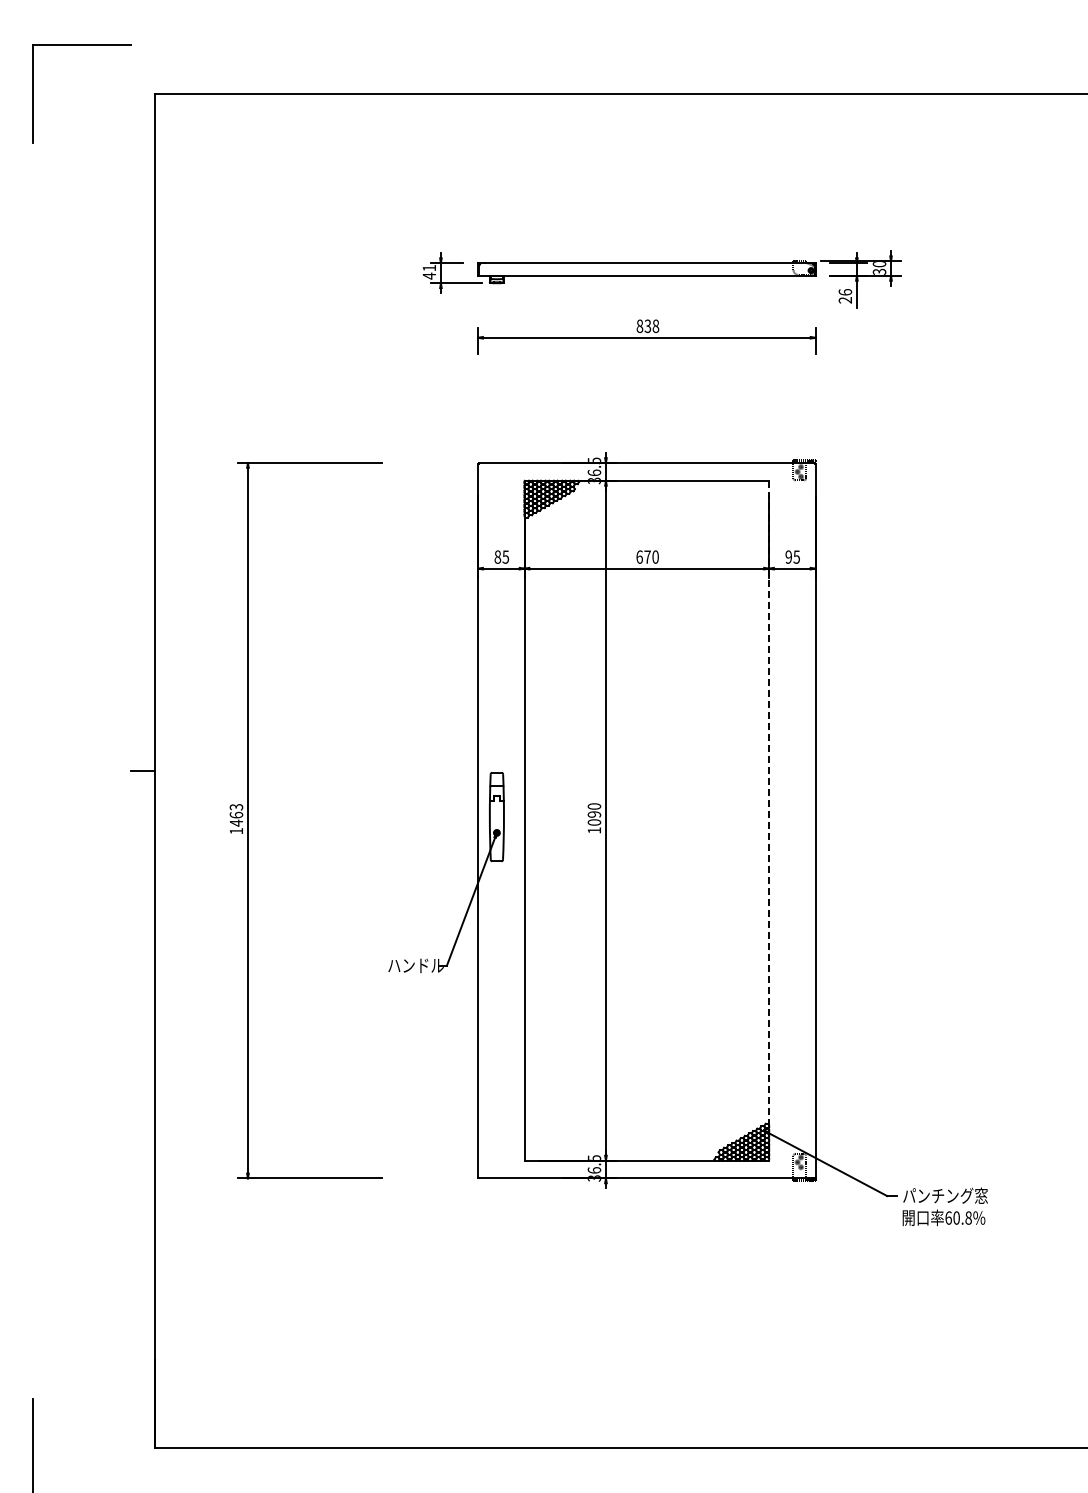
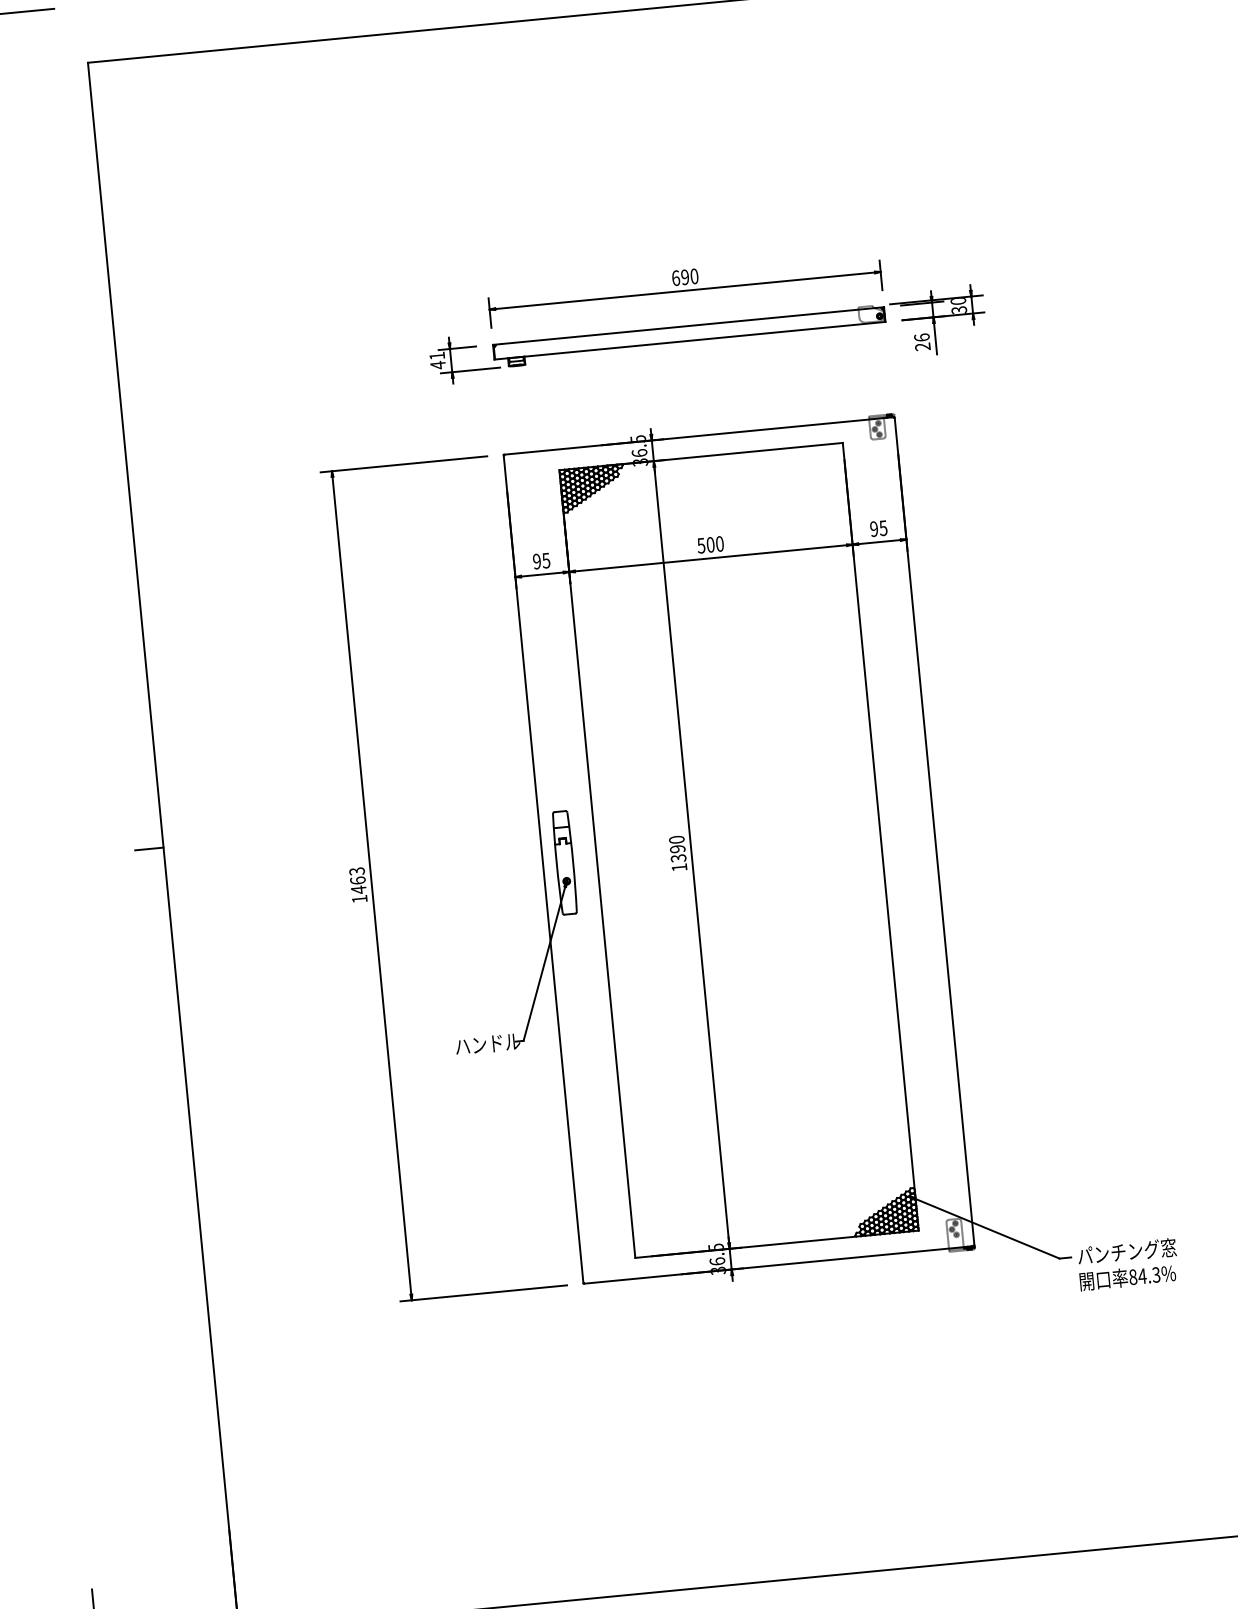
part: (661, 279) -> (707, 343), moved
text: (647, 325) -> (684, 276), 838 -> 690
text: (497, 556) -> (536, 560), 85 -> 95
text: (643, 556) -> (705, 544), 670 -> 500
part: (248, 820) -> (372, 885), moved
line: (769, 820) -> (881, 836), dashed -> solid
text: (594, 822) -> (678, 858), 1090 -> 1390
text: (958, 1217) -> (1144, 1275), 60.8%%% -> 84.3%%%

